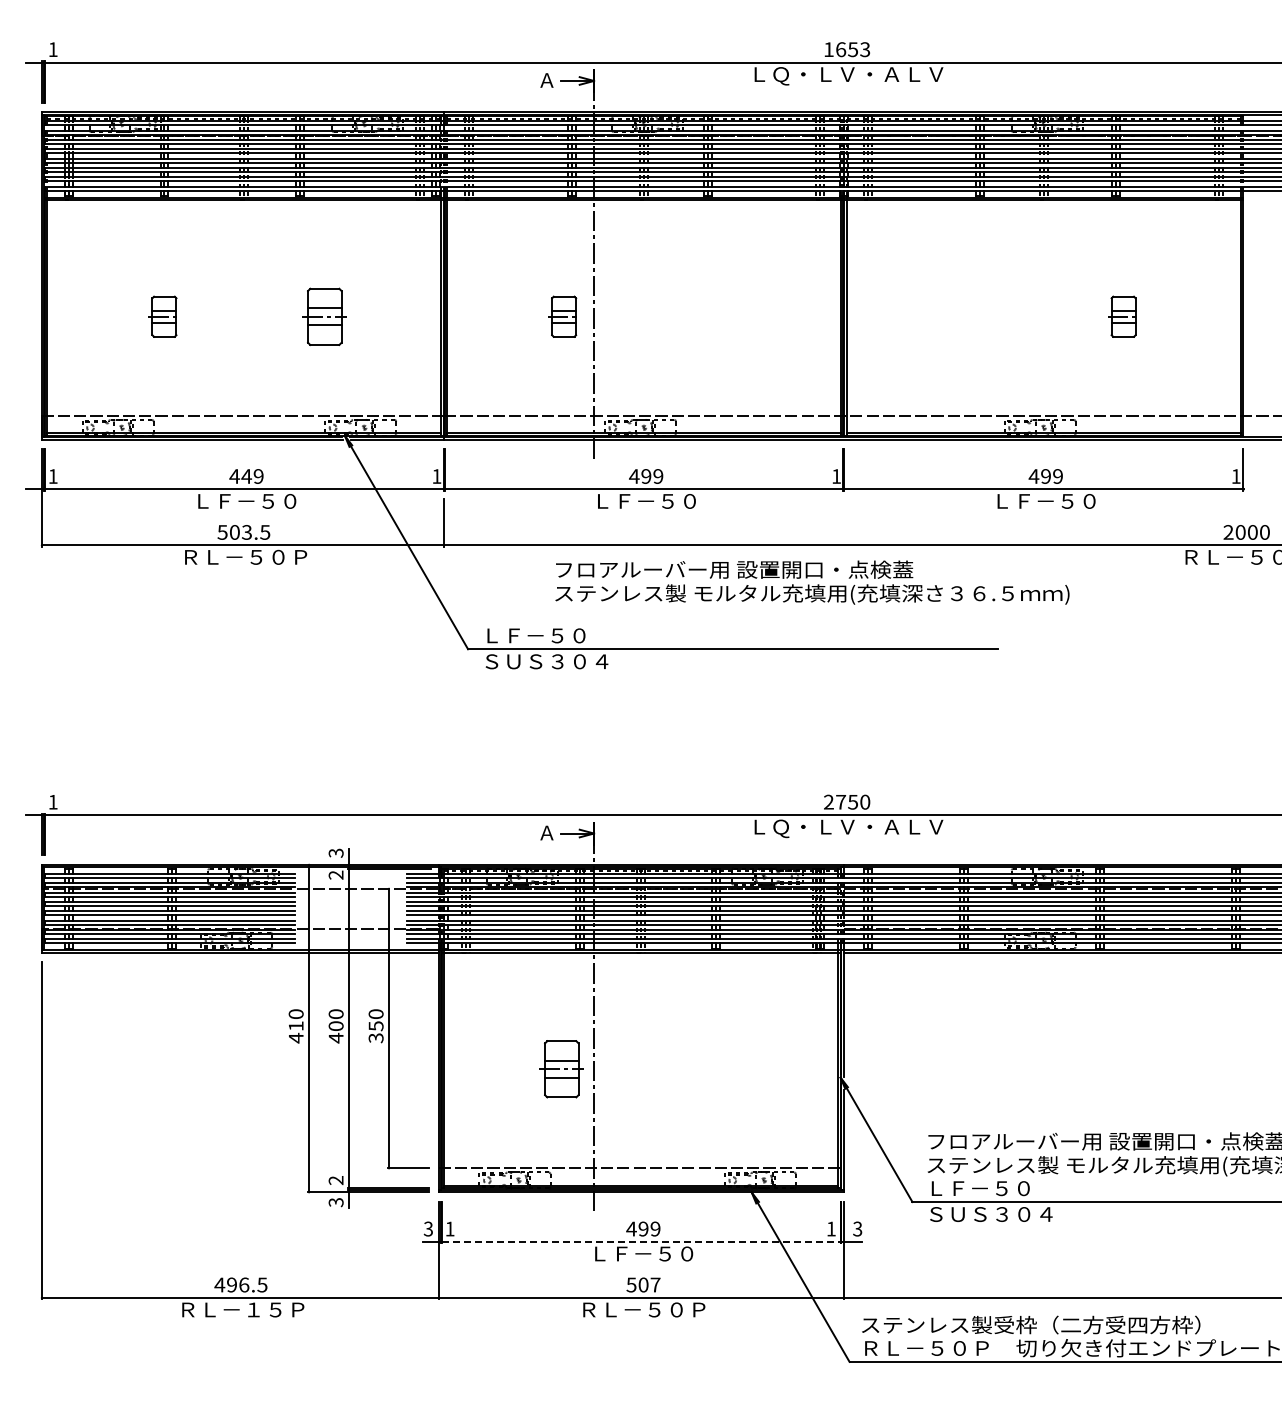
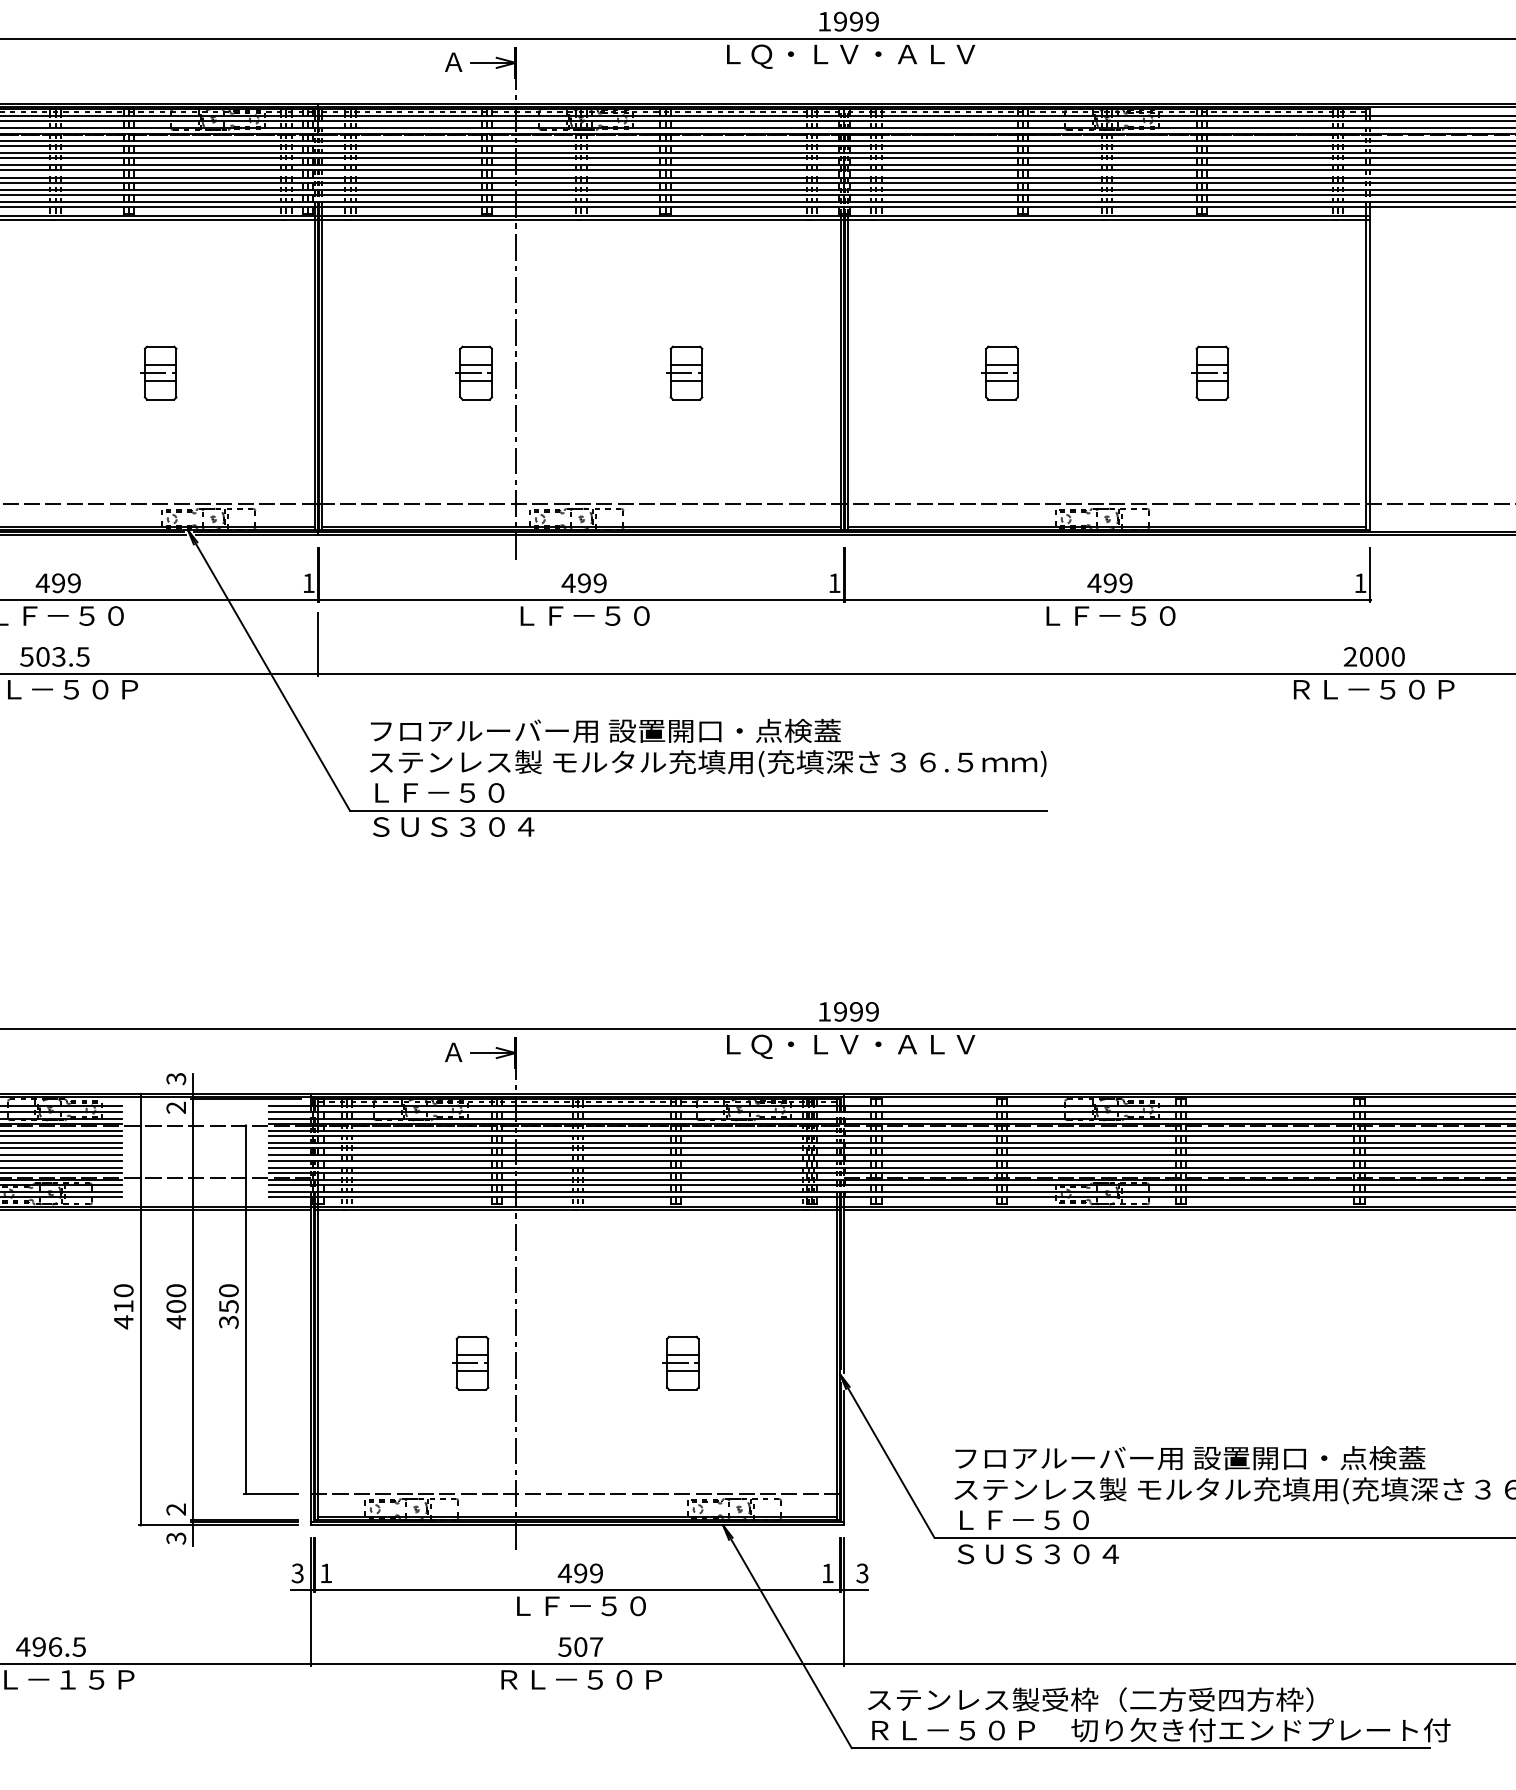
text: (853, 49) -> (856, 21), 1653 -> 1999
part: (322, 316) -> (158, 372), size x0.71
part: (722, 316) -> (684, 372), added
part: (962, 316) -> (1000, 372), added
text: (246, 476) -> (58, 583), 449 -> 499
text: (812, 582) -> (708, 747), moved
text: (847, 801) -> (849, 1010), 2750 -> 1999
part: (559, 1069) -> (470, 1363), size x0.71
part: (719, 1069) -> (680, 1363), added
line: (641, 1241) -> (578, 1589), dashed -> solid

